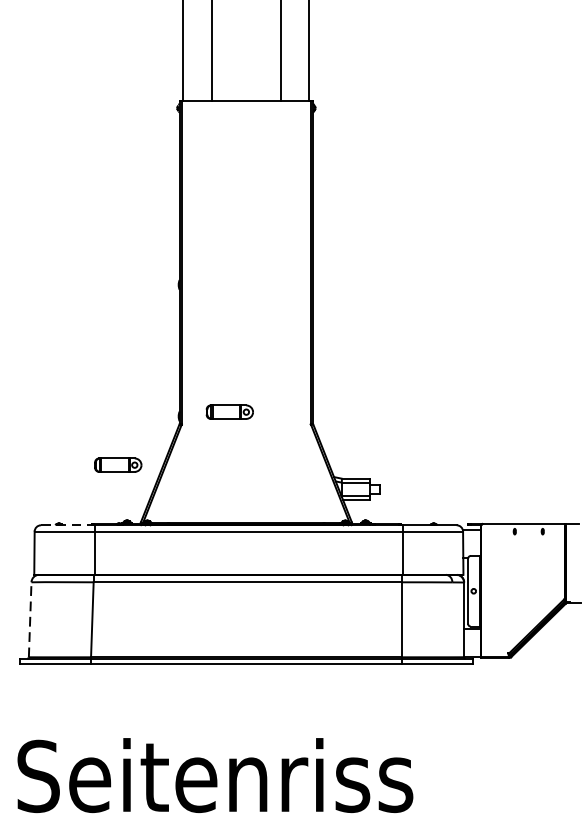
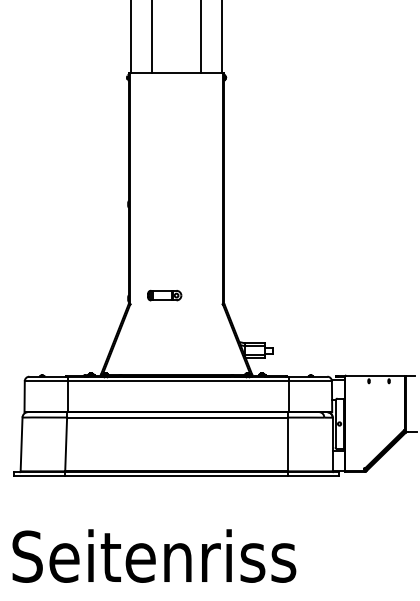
part: (117, 465) -> (84, 333), removed
line: (69, 525) -> (49, 376), dashed -> solid
line: (30, 619) -> (21, 444), dashed -> solid

